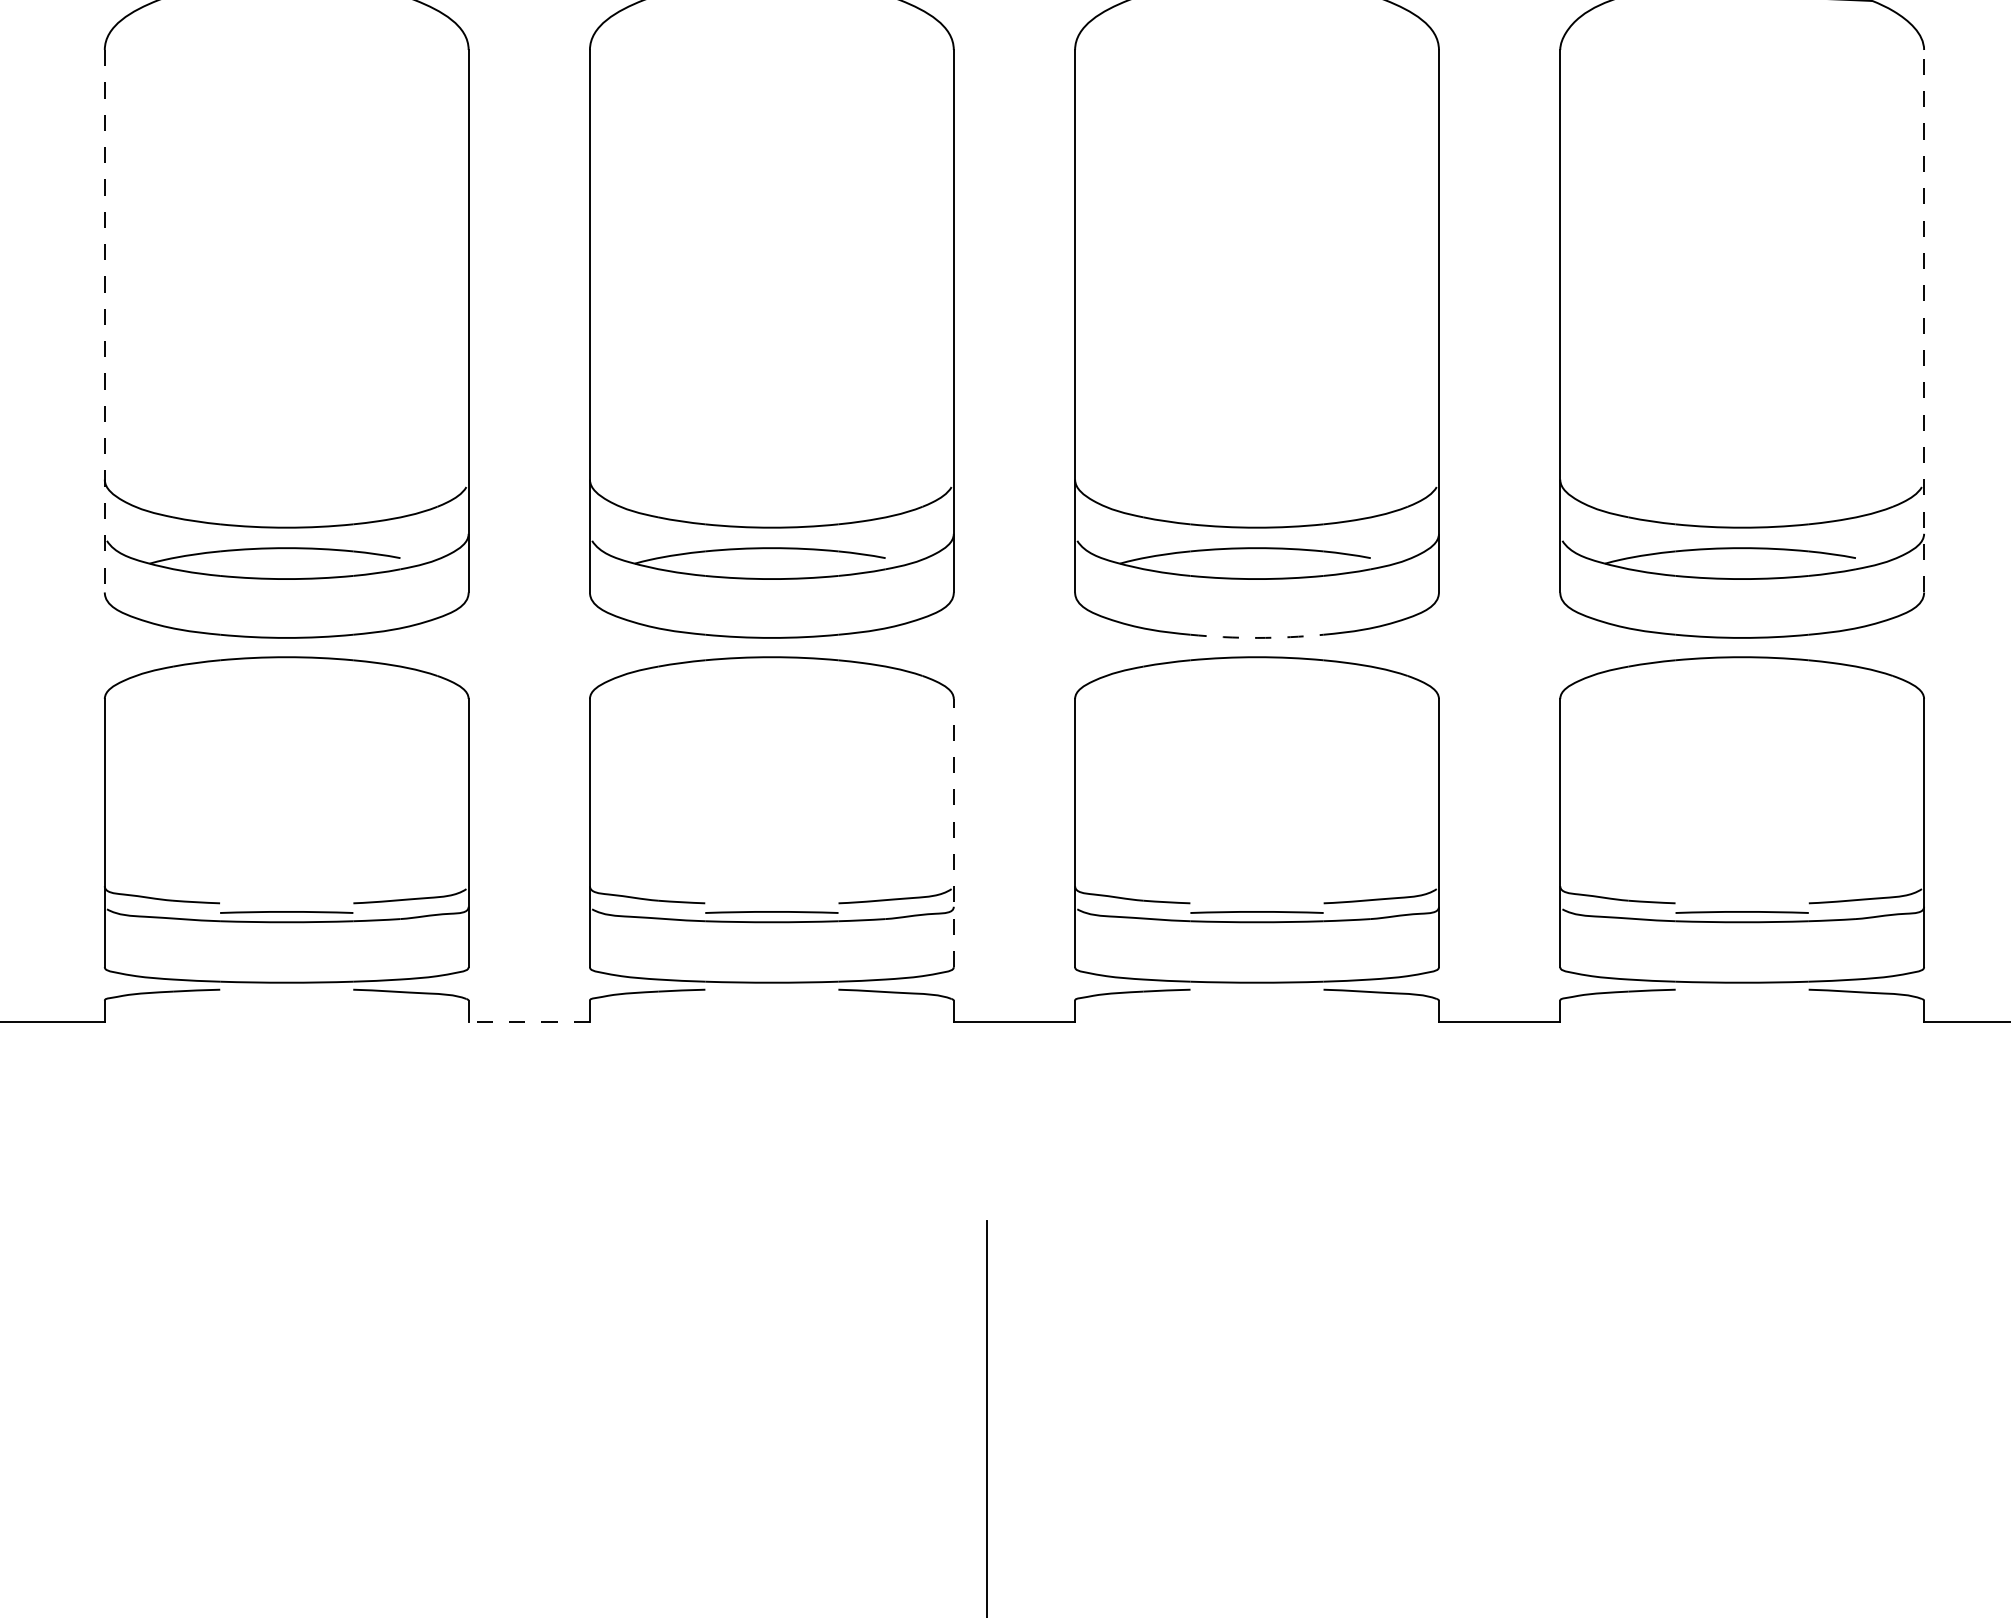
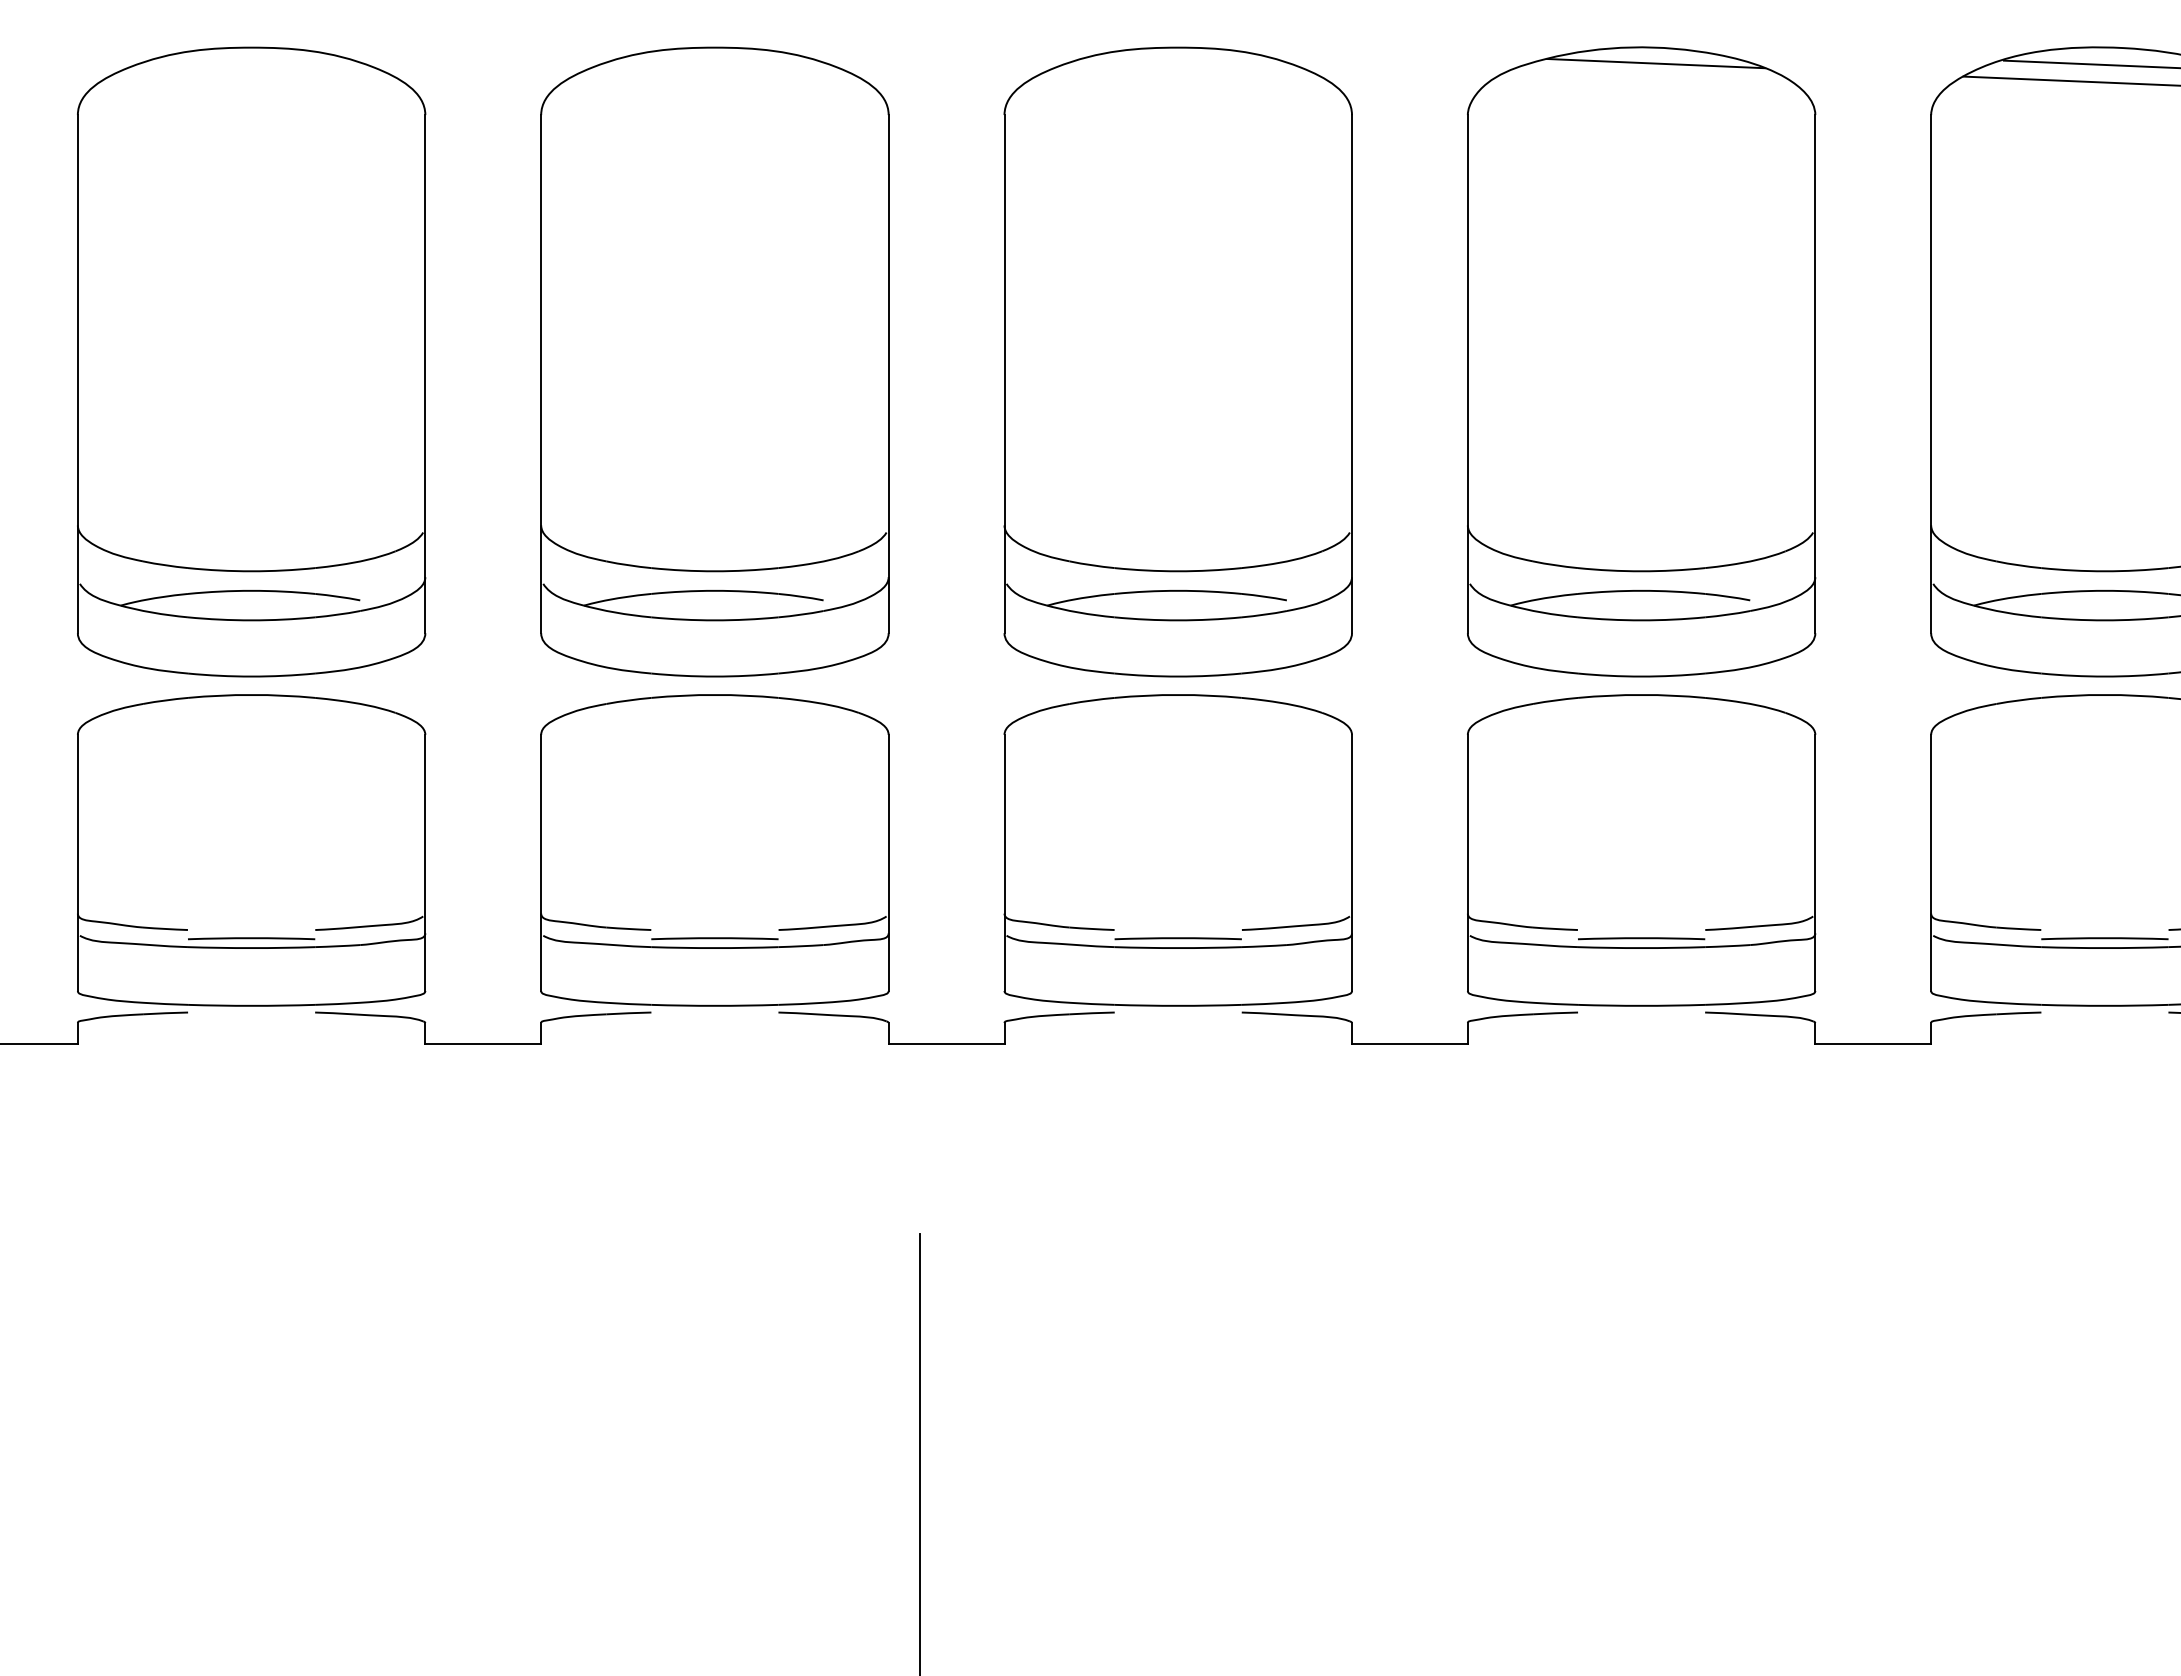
line: (1924, 320) -> (1815, 373), dashed -> solid
line: (104, 321) -> (77, 374), dashed -> solid
arc: (1257, 637) -> (1178, 676), dashed -> solid
line: (953, 832) -> (888, 862), dashed -> solid
line: (529, 1022) -> (483, 1043), dashed -> solid

